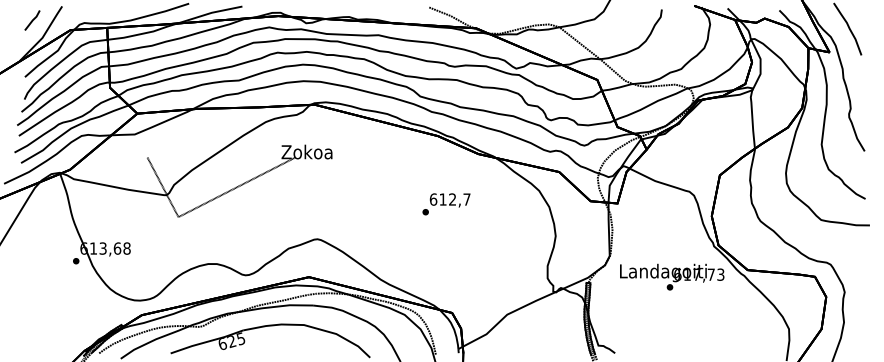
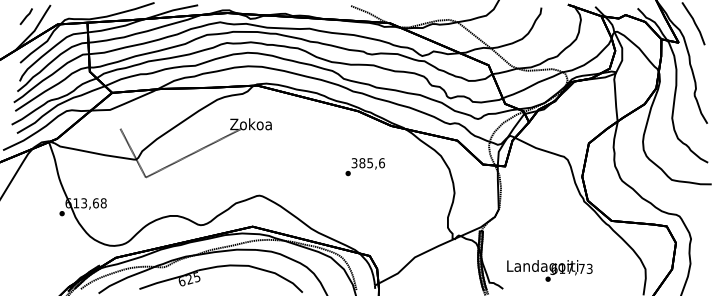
text: (449, 199) -> (367, 163), 612,7 -> 385,6
text: (672, 276) -> (550, 270), moved

